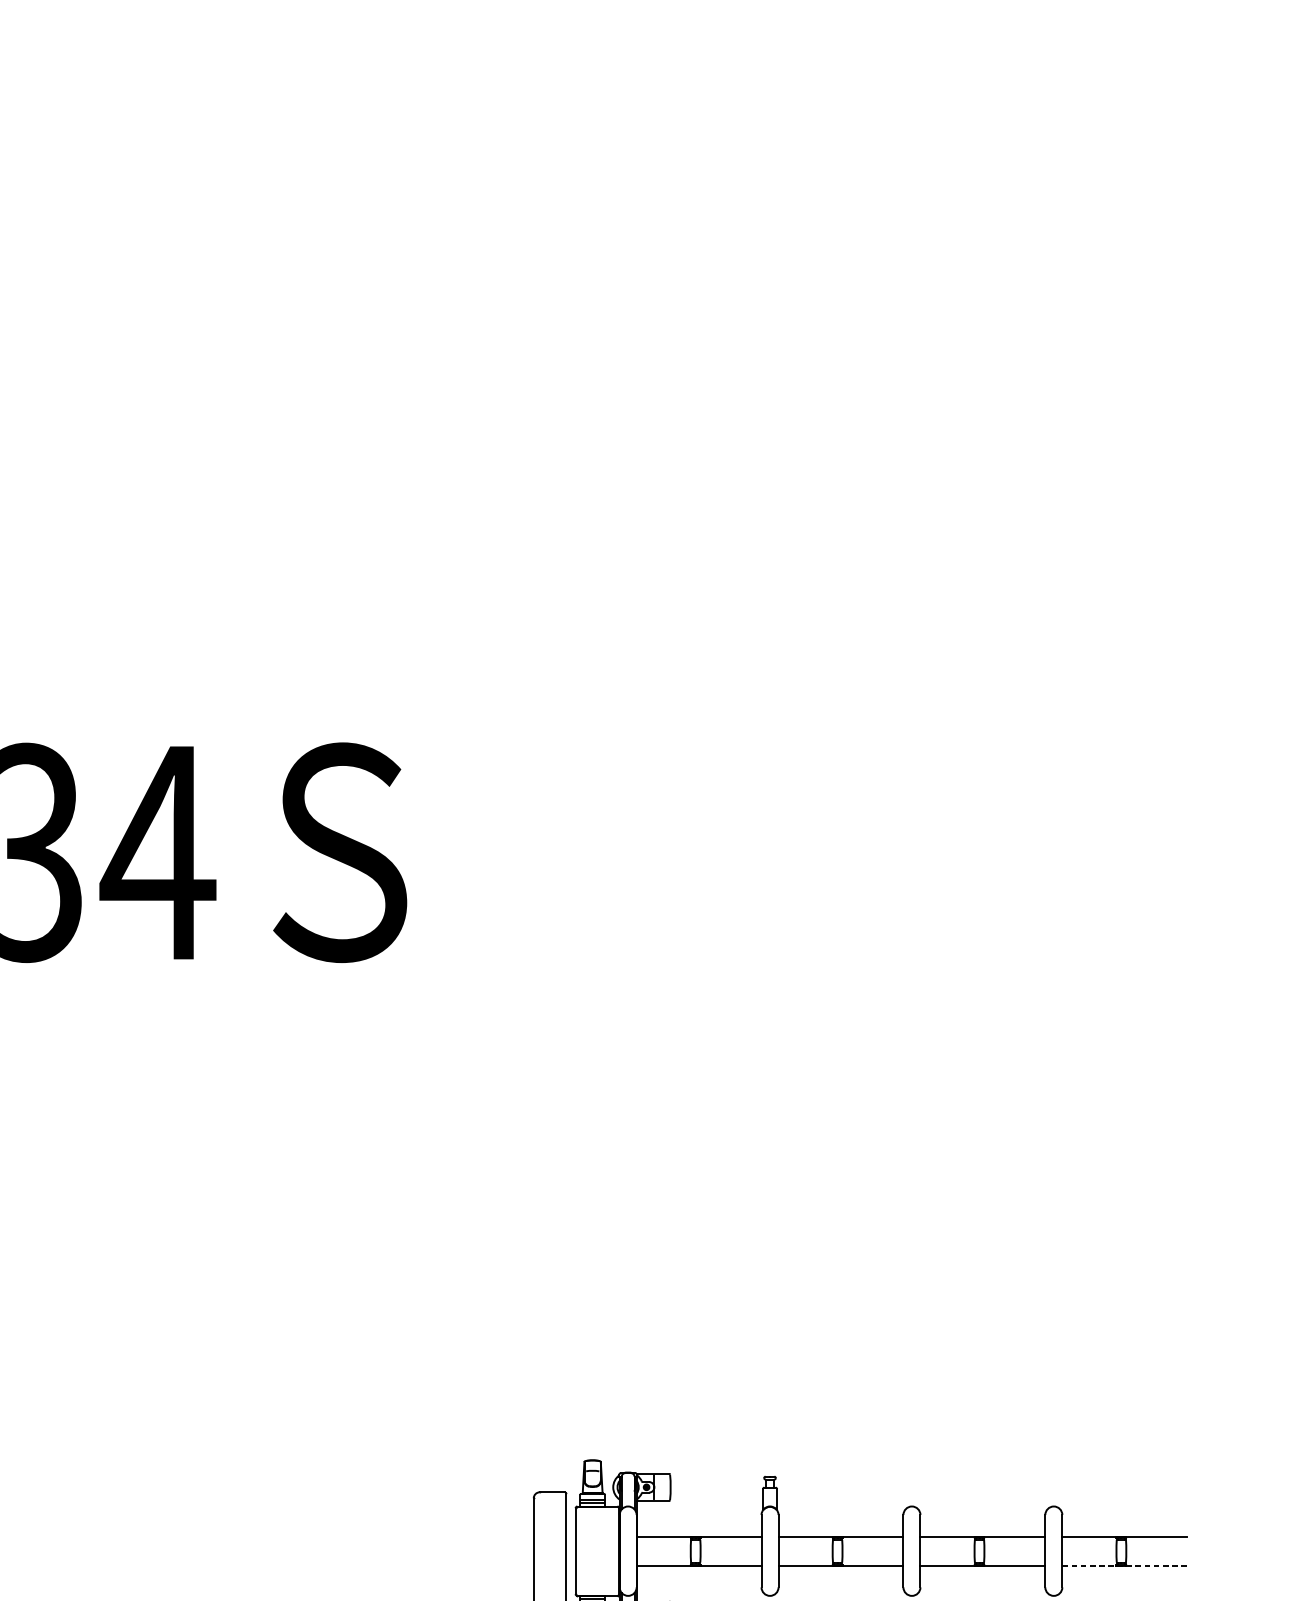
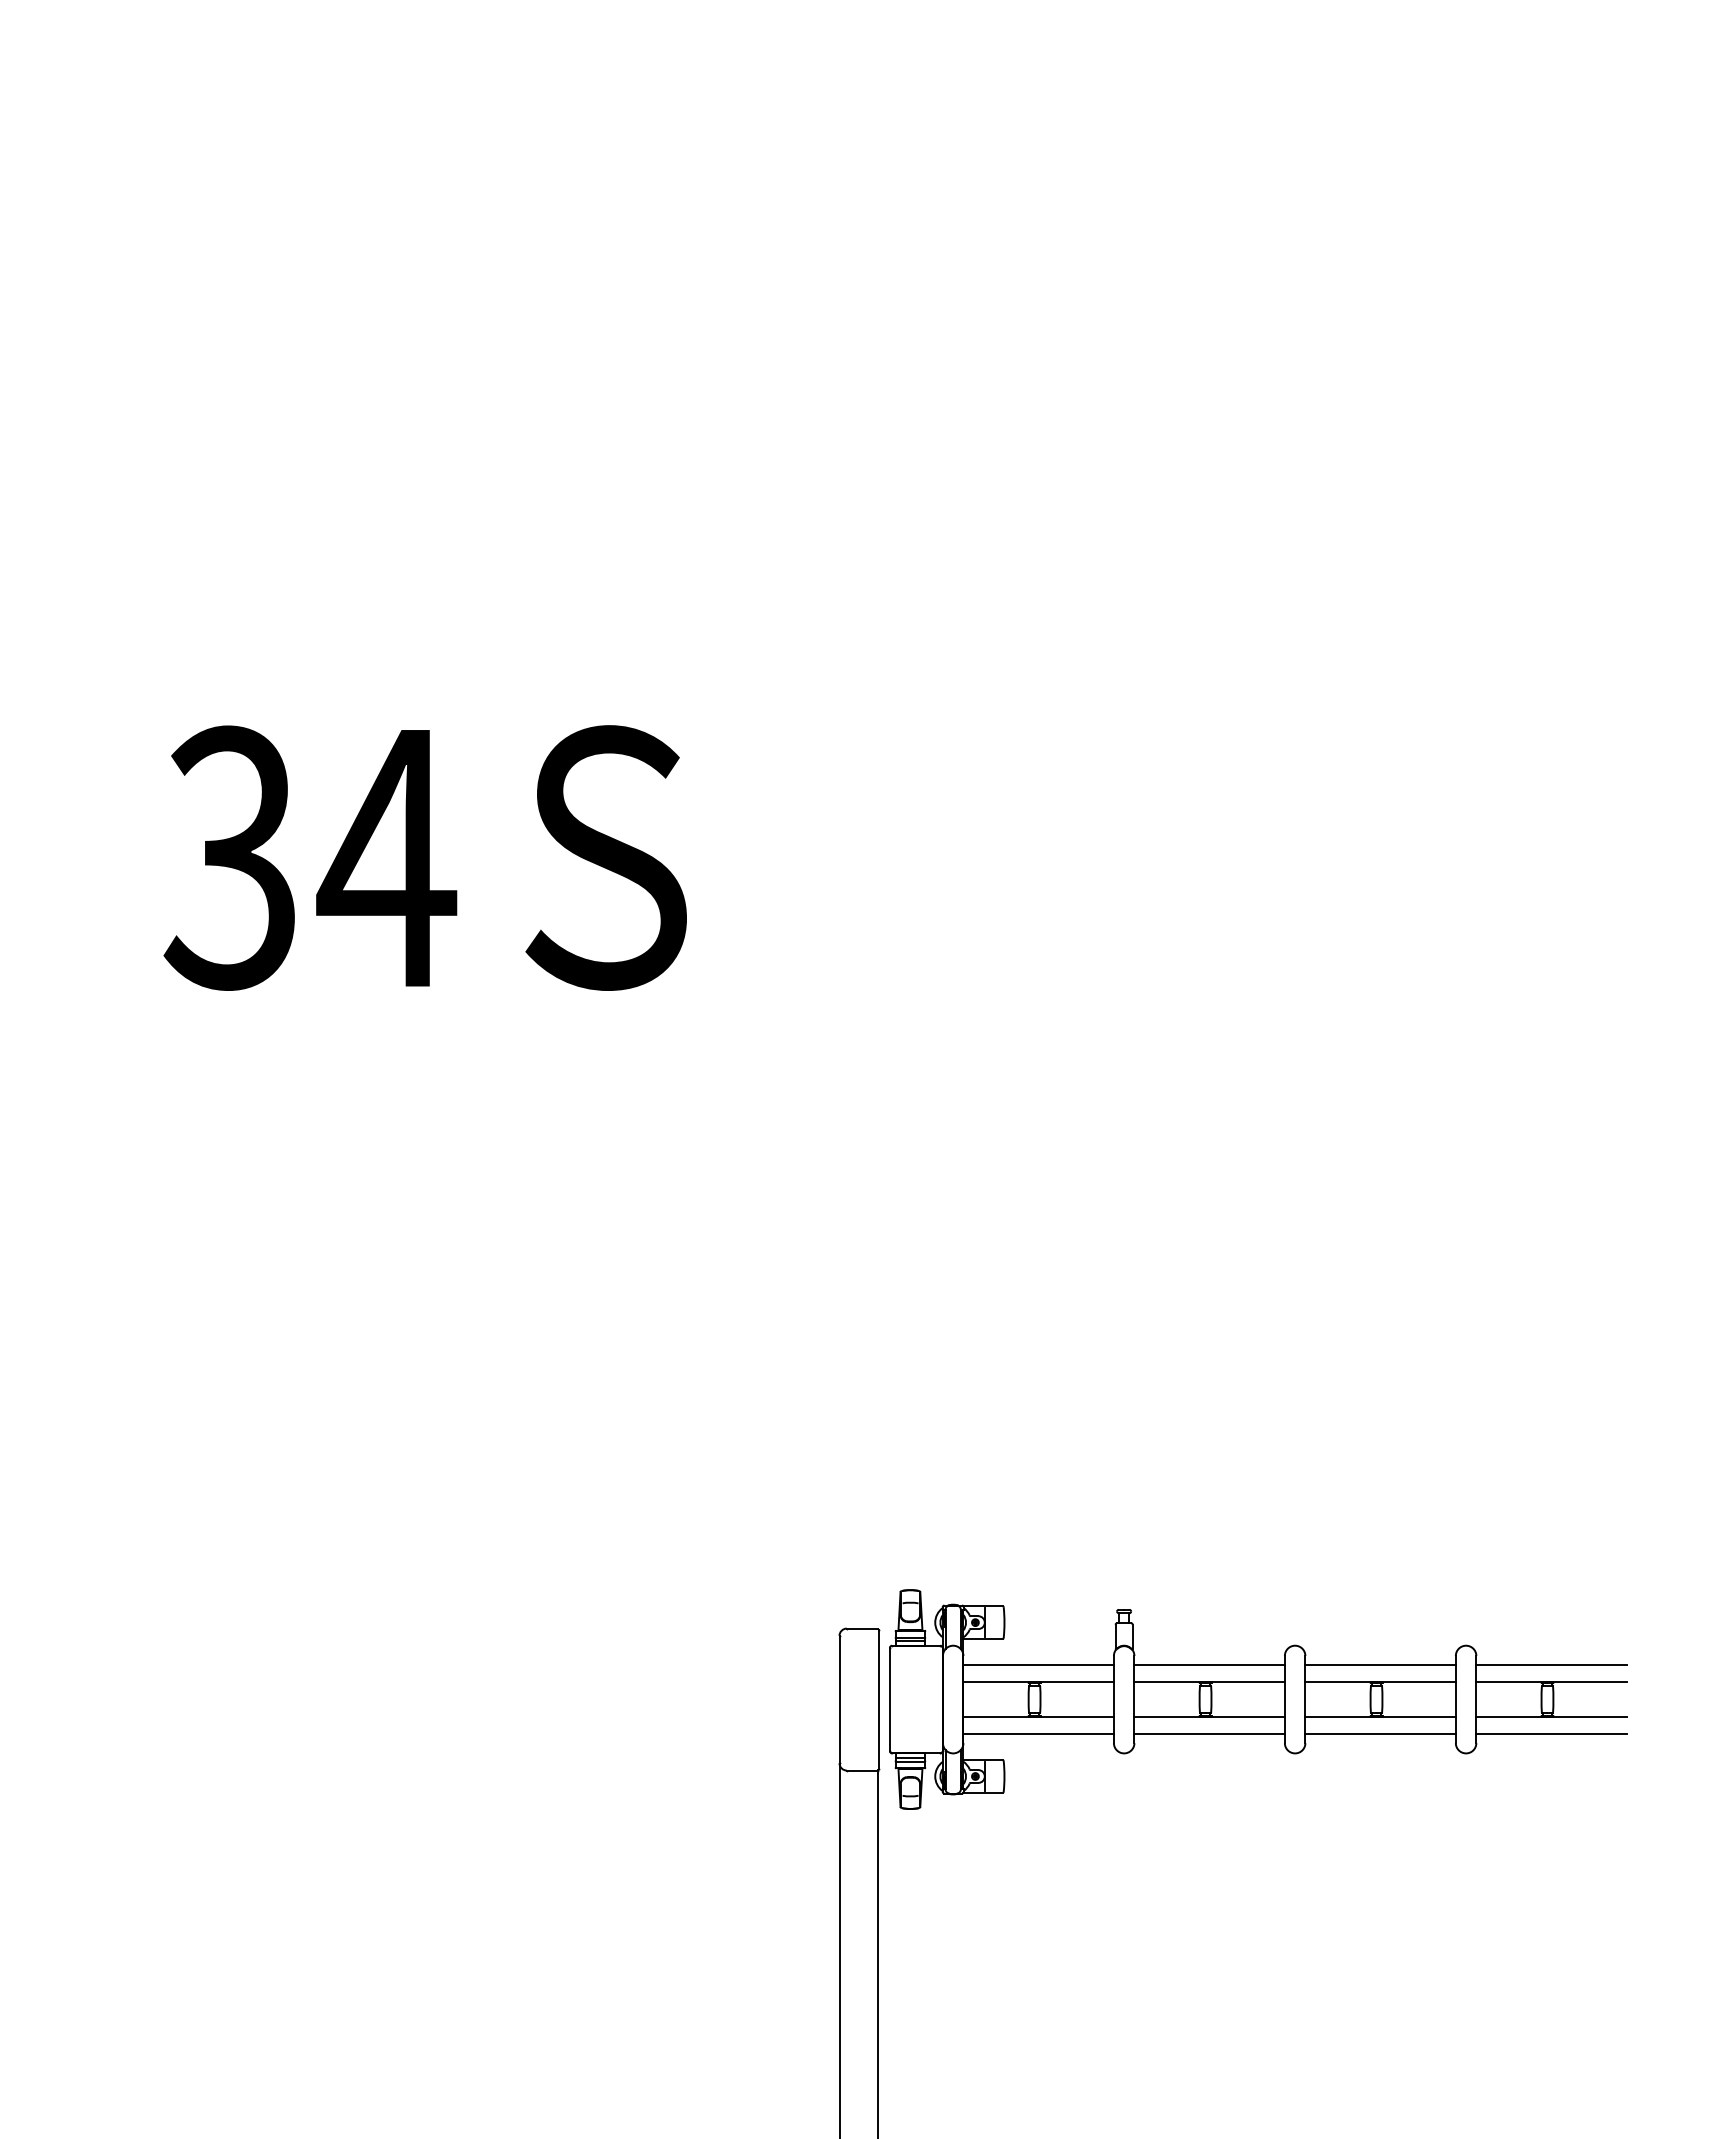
line: (698, 1522) -> (1038, 1664), added
line: (840, 1522) -> (1209, 1664), added
line: (982, 1522) -> (1380, 1664), added
line: (1124, 1522) -> (1551, 1664), added
line: (1125, 1566) -> (1552, 1717), dashed -> solid
line: (698, 1580) -> (1038, 1734), added
line: (840, 1580) -> (1209, 1734), added
line: (982, 1580) -> (1380, 1734), added
line: (1124, 1580) -> (1551, 1734), added

